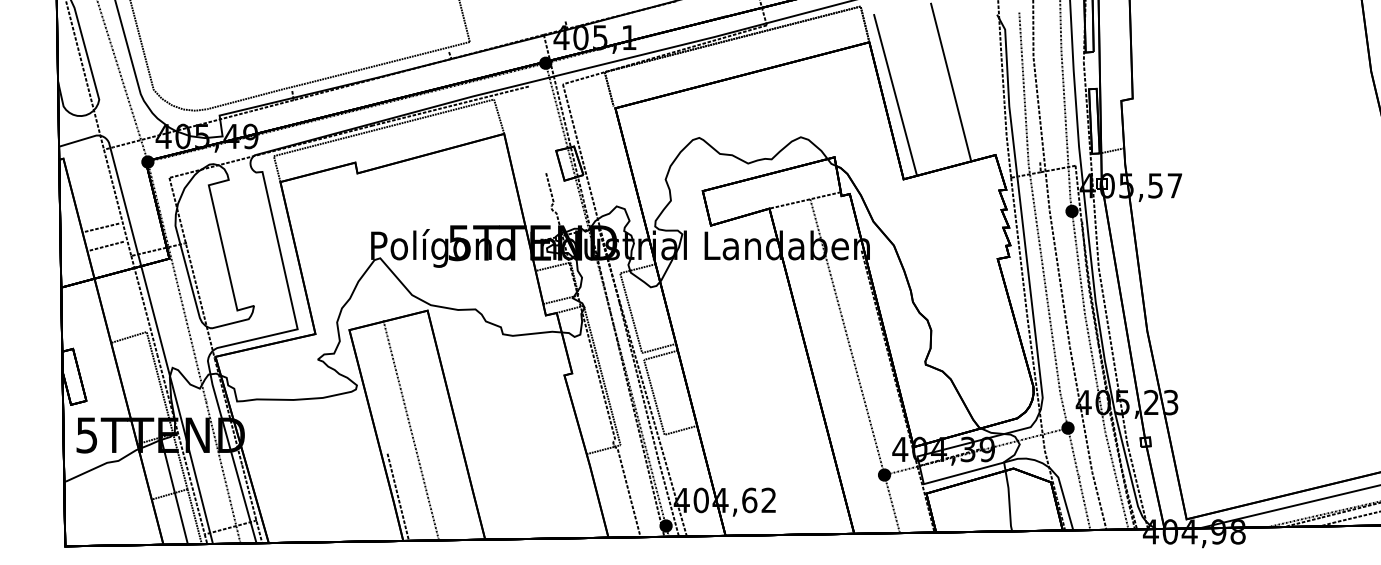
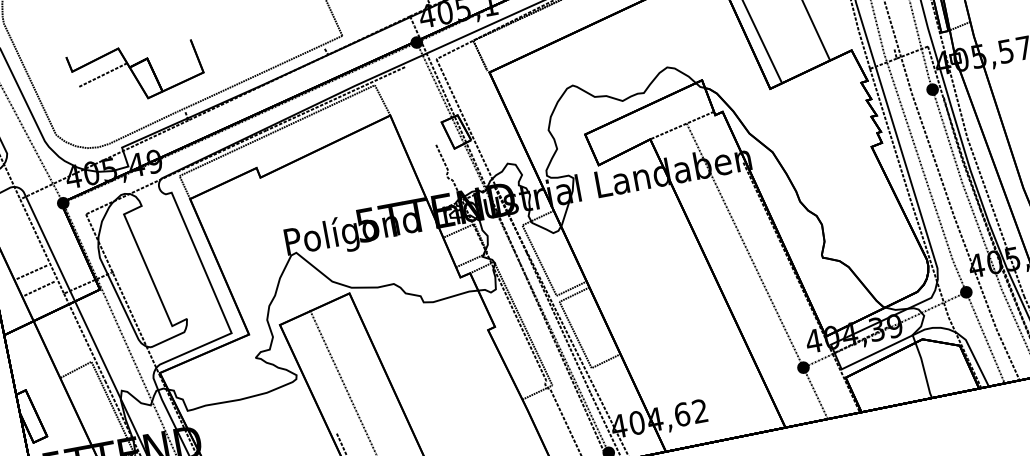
part: (248, 40) -> (135, 72), added

